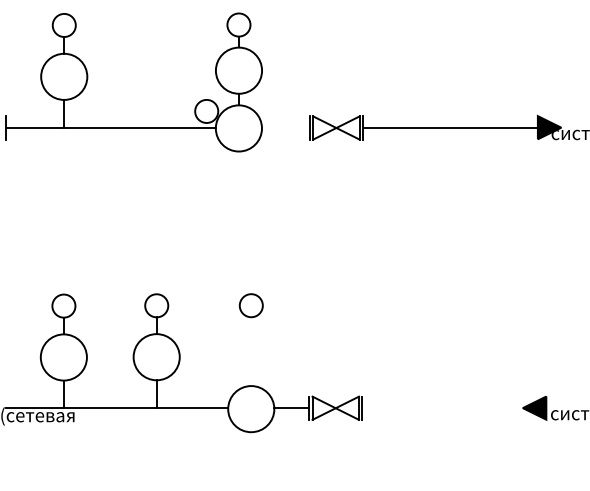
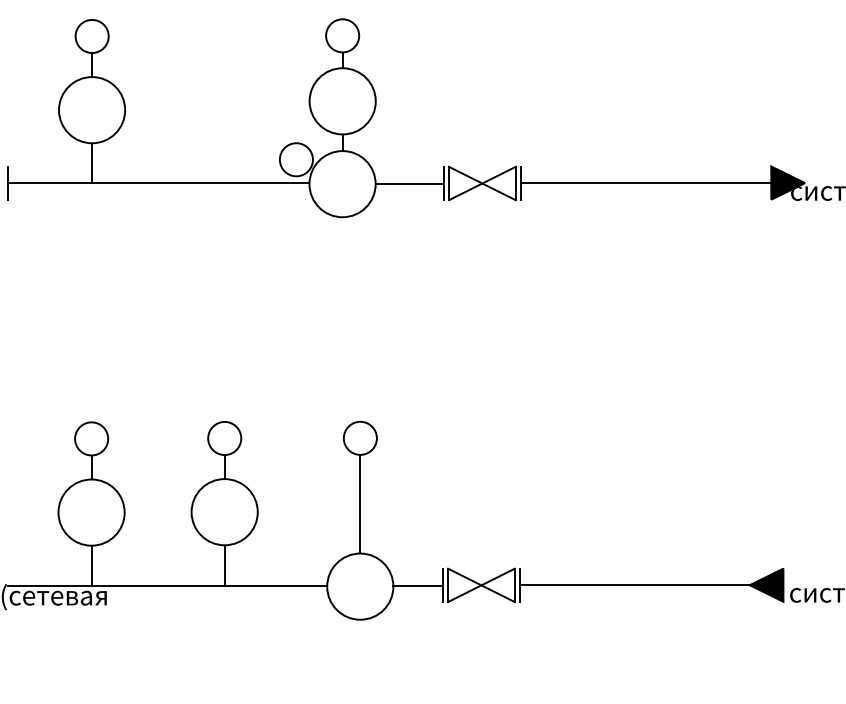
line: (285, 128) -> (409, 184), added
line: (251, 351) -> (360, 504), added
line: (453, 408) -> (650, 585), added

